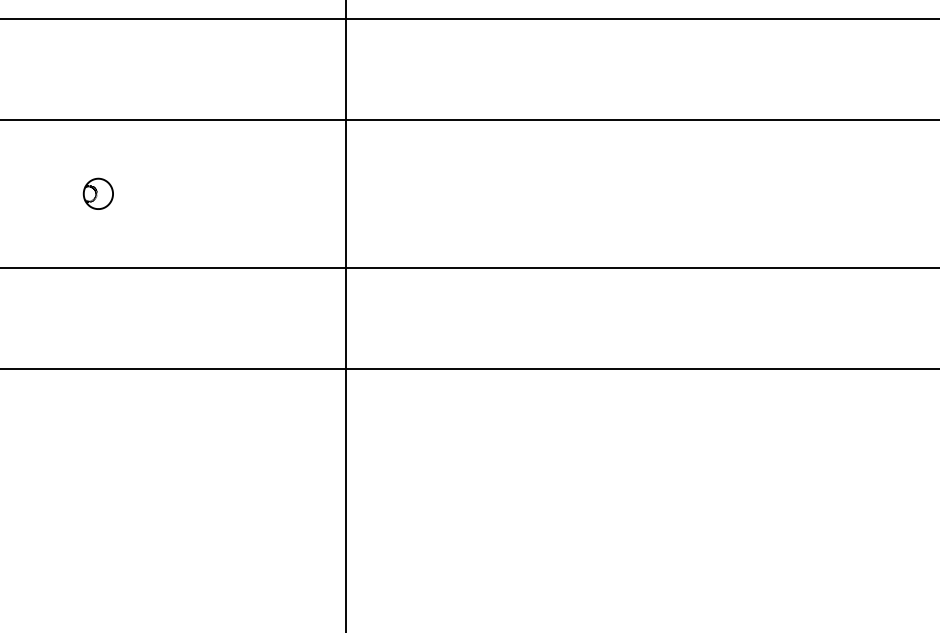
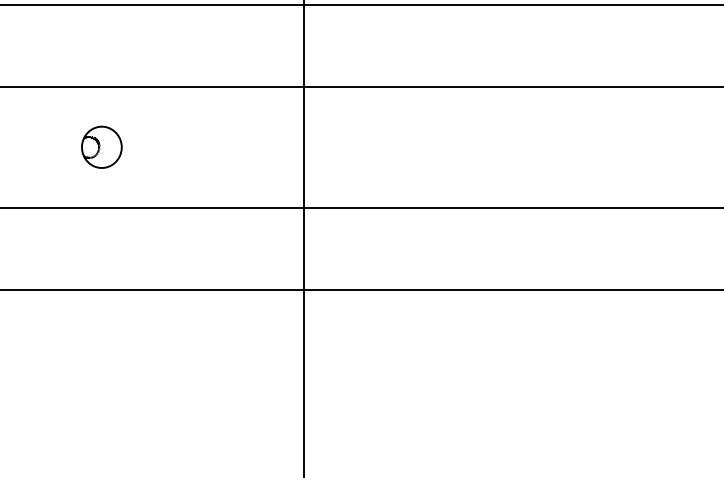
part: (98, 193) -> (101, 147), size x1.67

